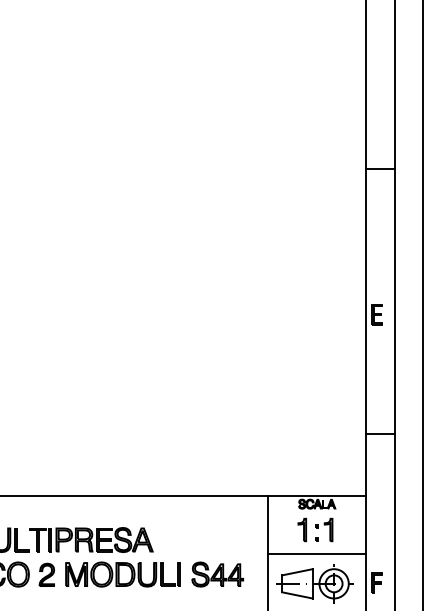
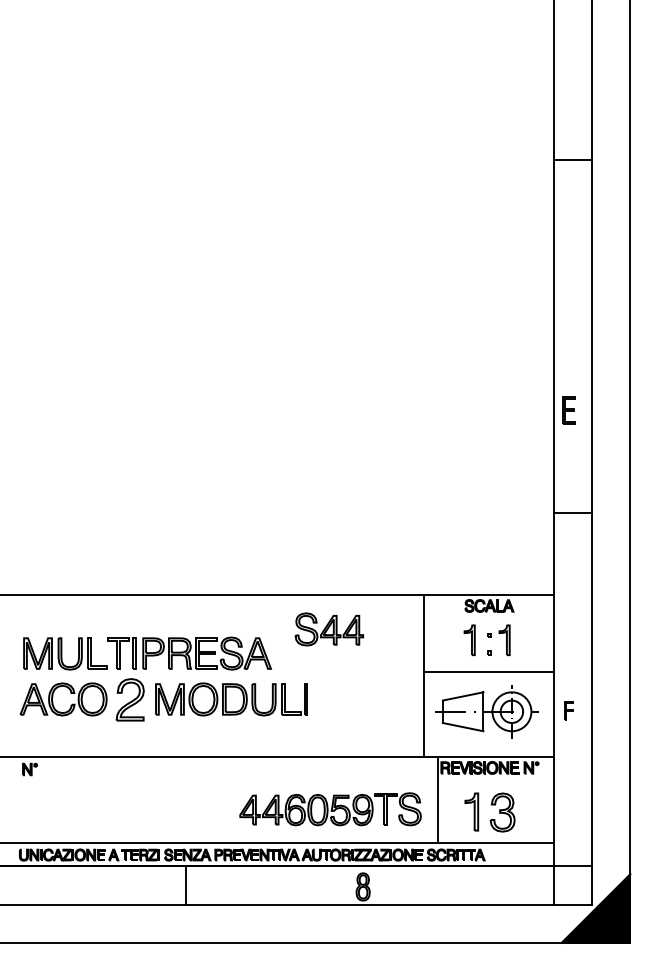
part: (376, 314) -> (568, 410), moved
part: (46, 574) -> (130, 699), size x1.4
part: (217, 574) -> (328, 629), moved
part: (376, 582) -> (568, 710), size x0.7

